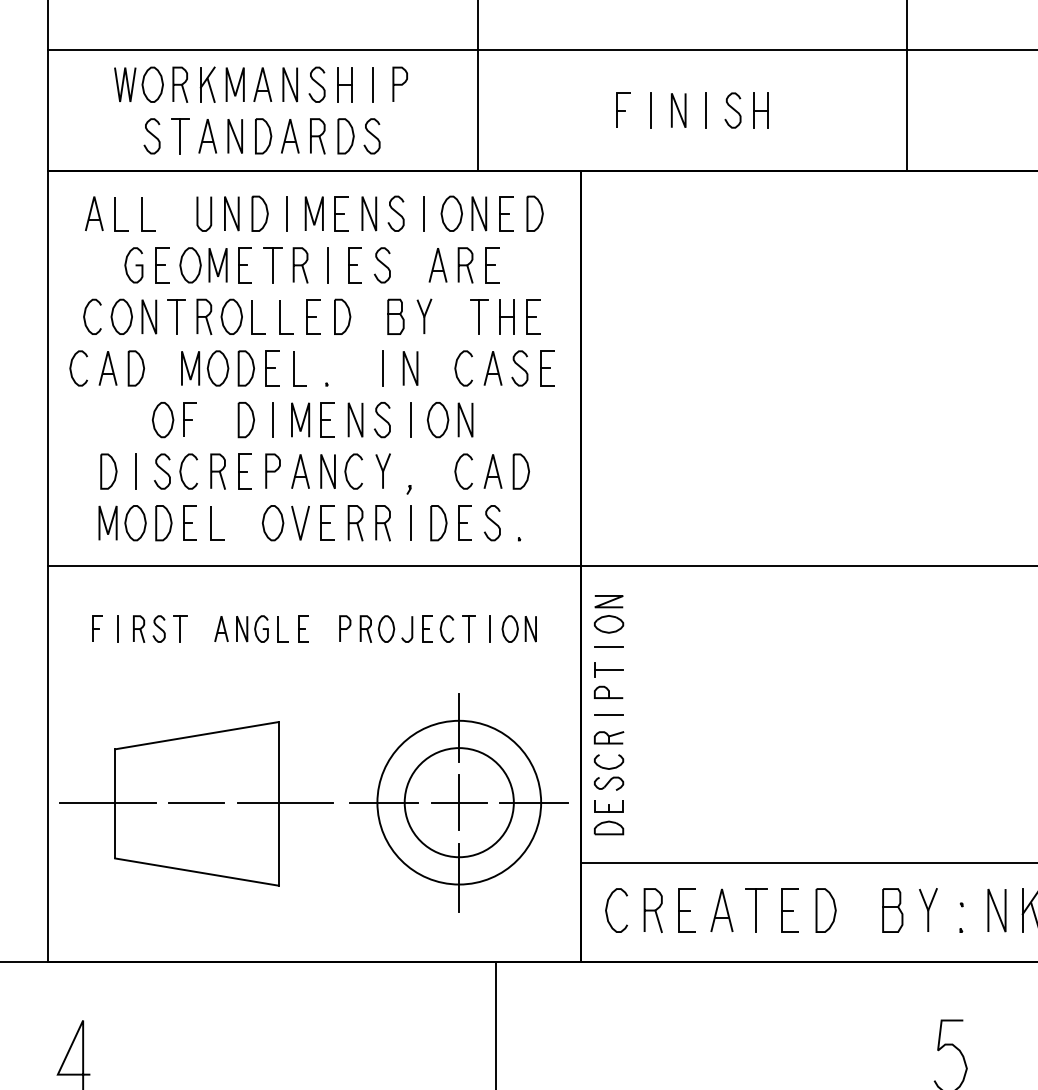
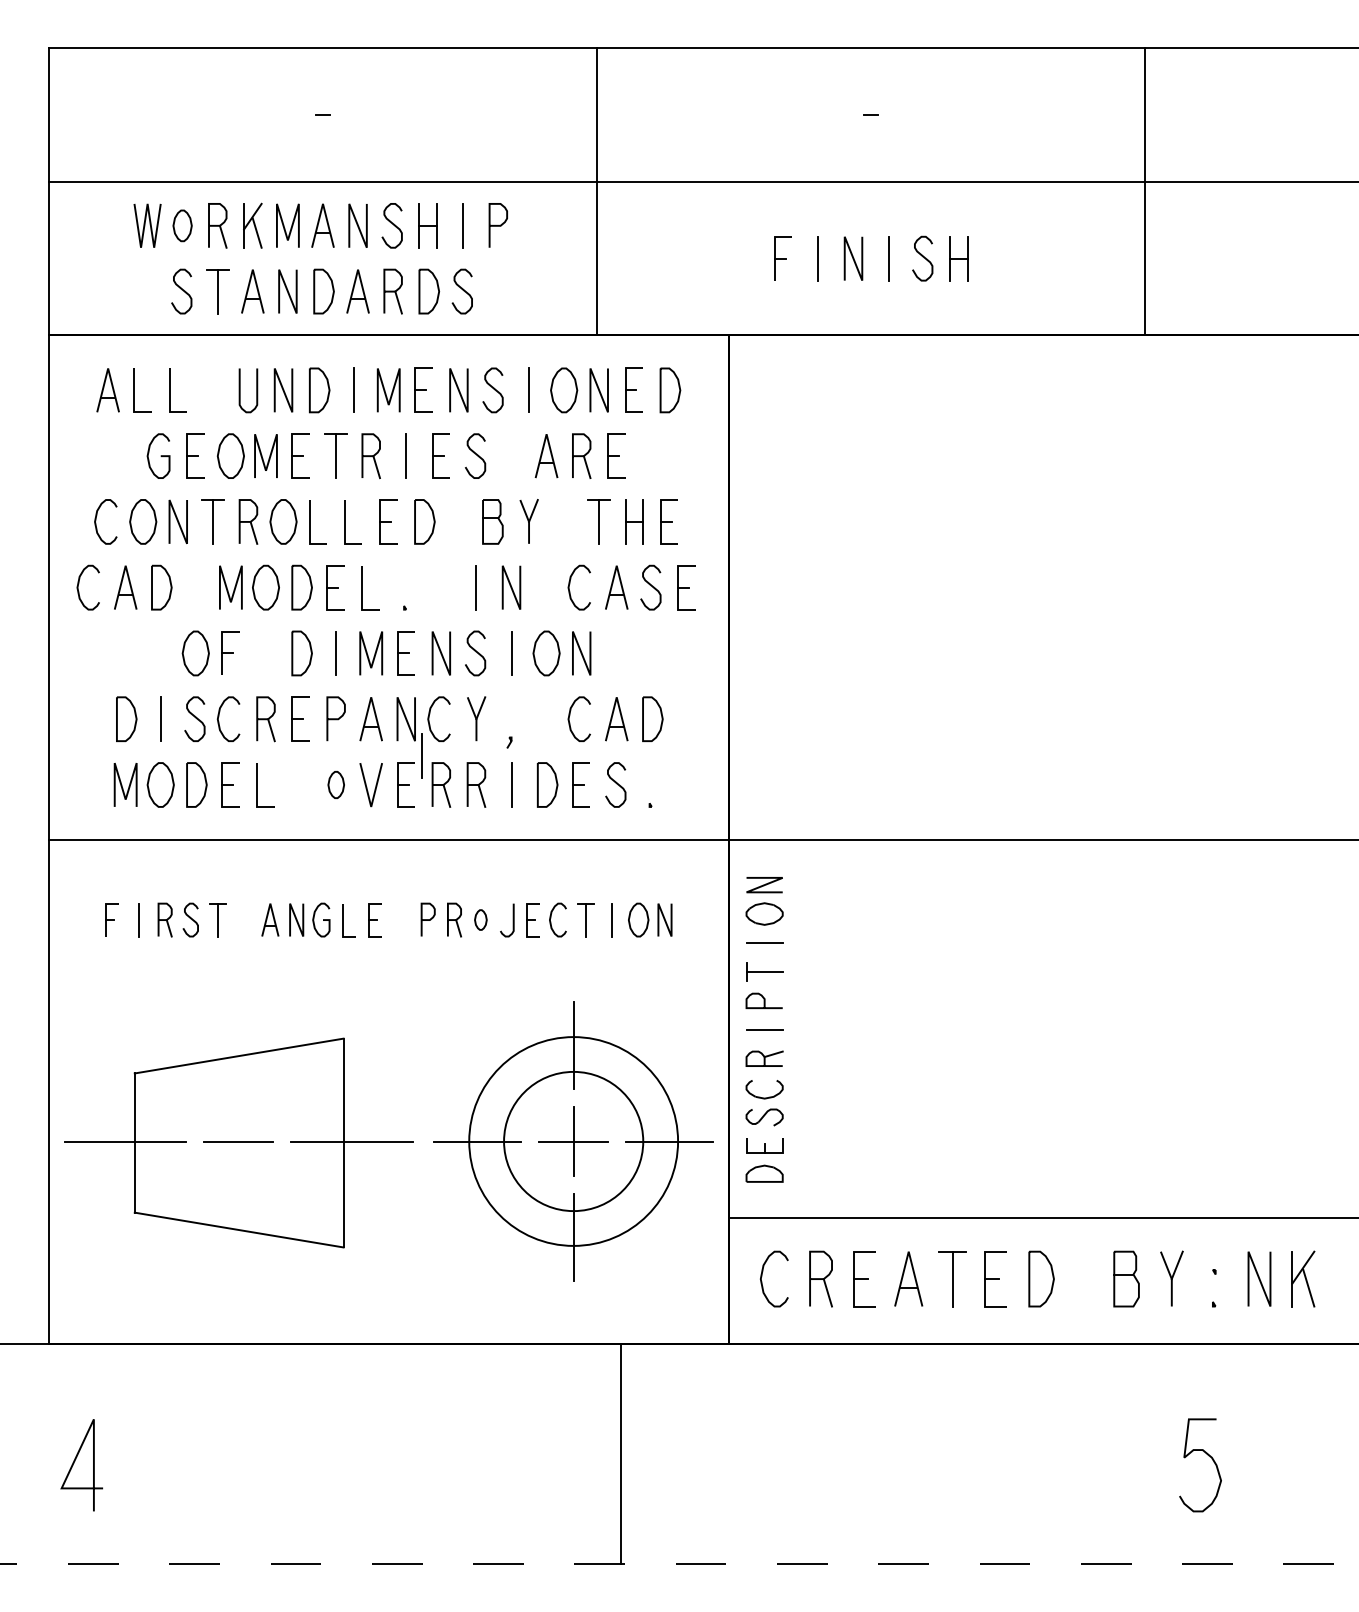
part: (152, 84) -> (182, 225), size x0.7
line: (339, 500) -> (421, 755), added
part: (273, 522) -> (336, 784), size x0.6
part: (386, 628) -> (480, 919), size x0.6

